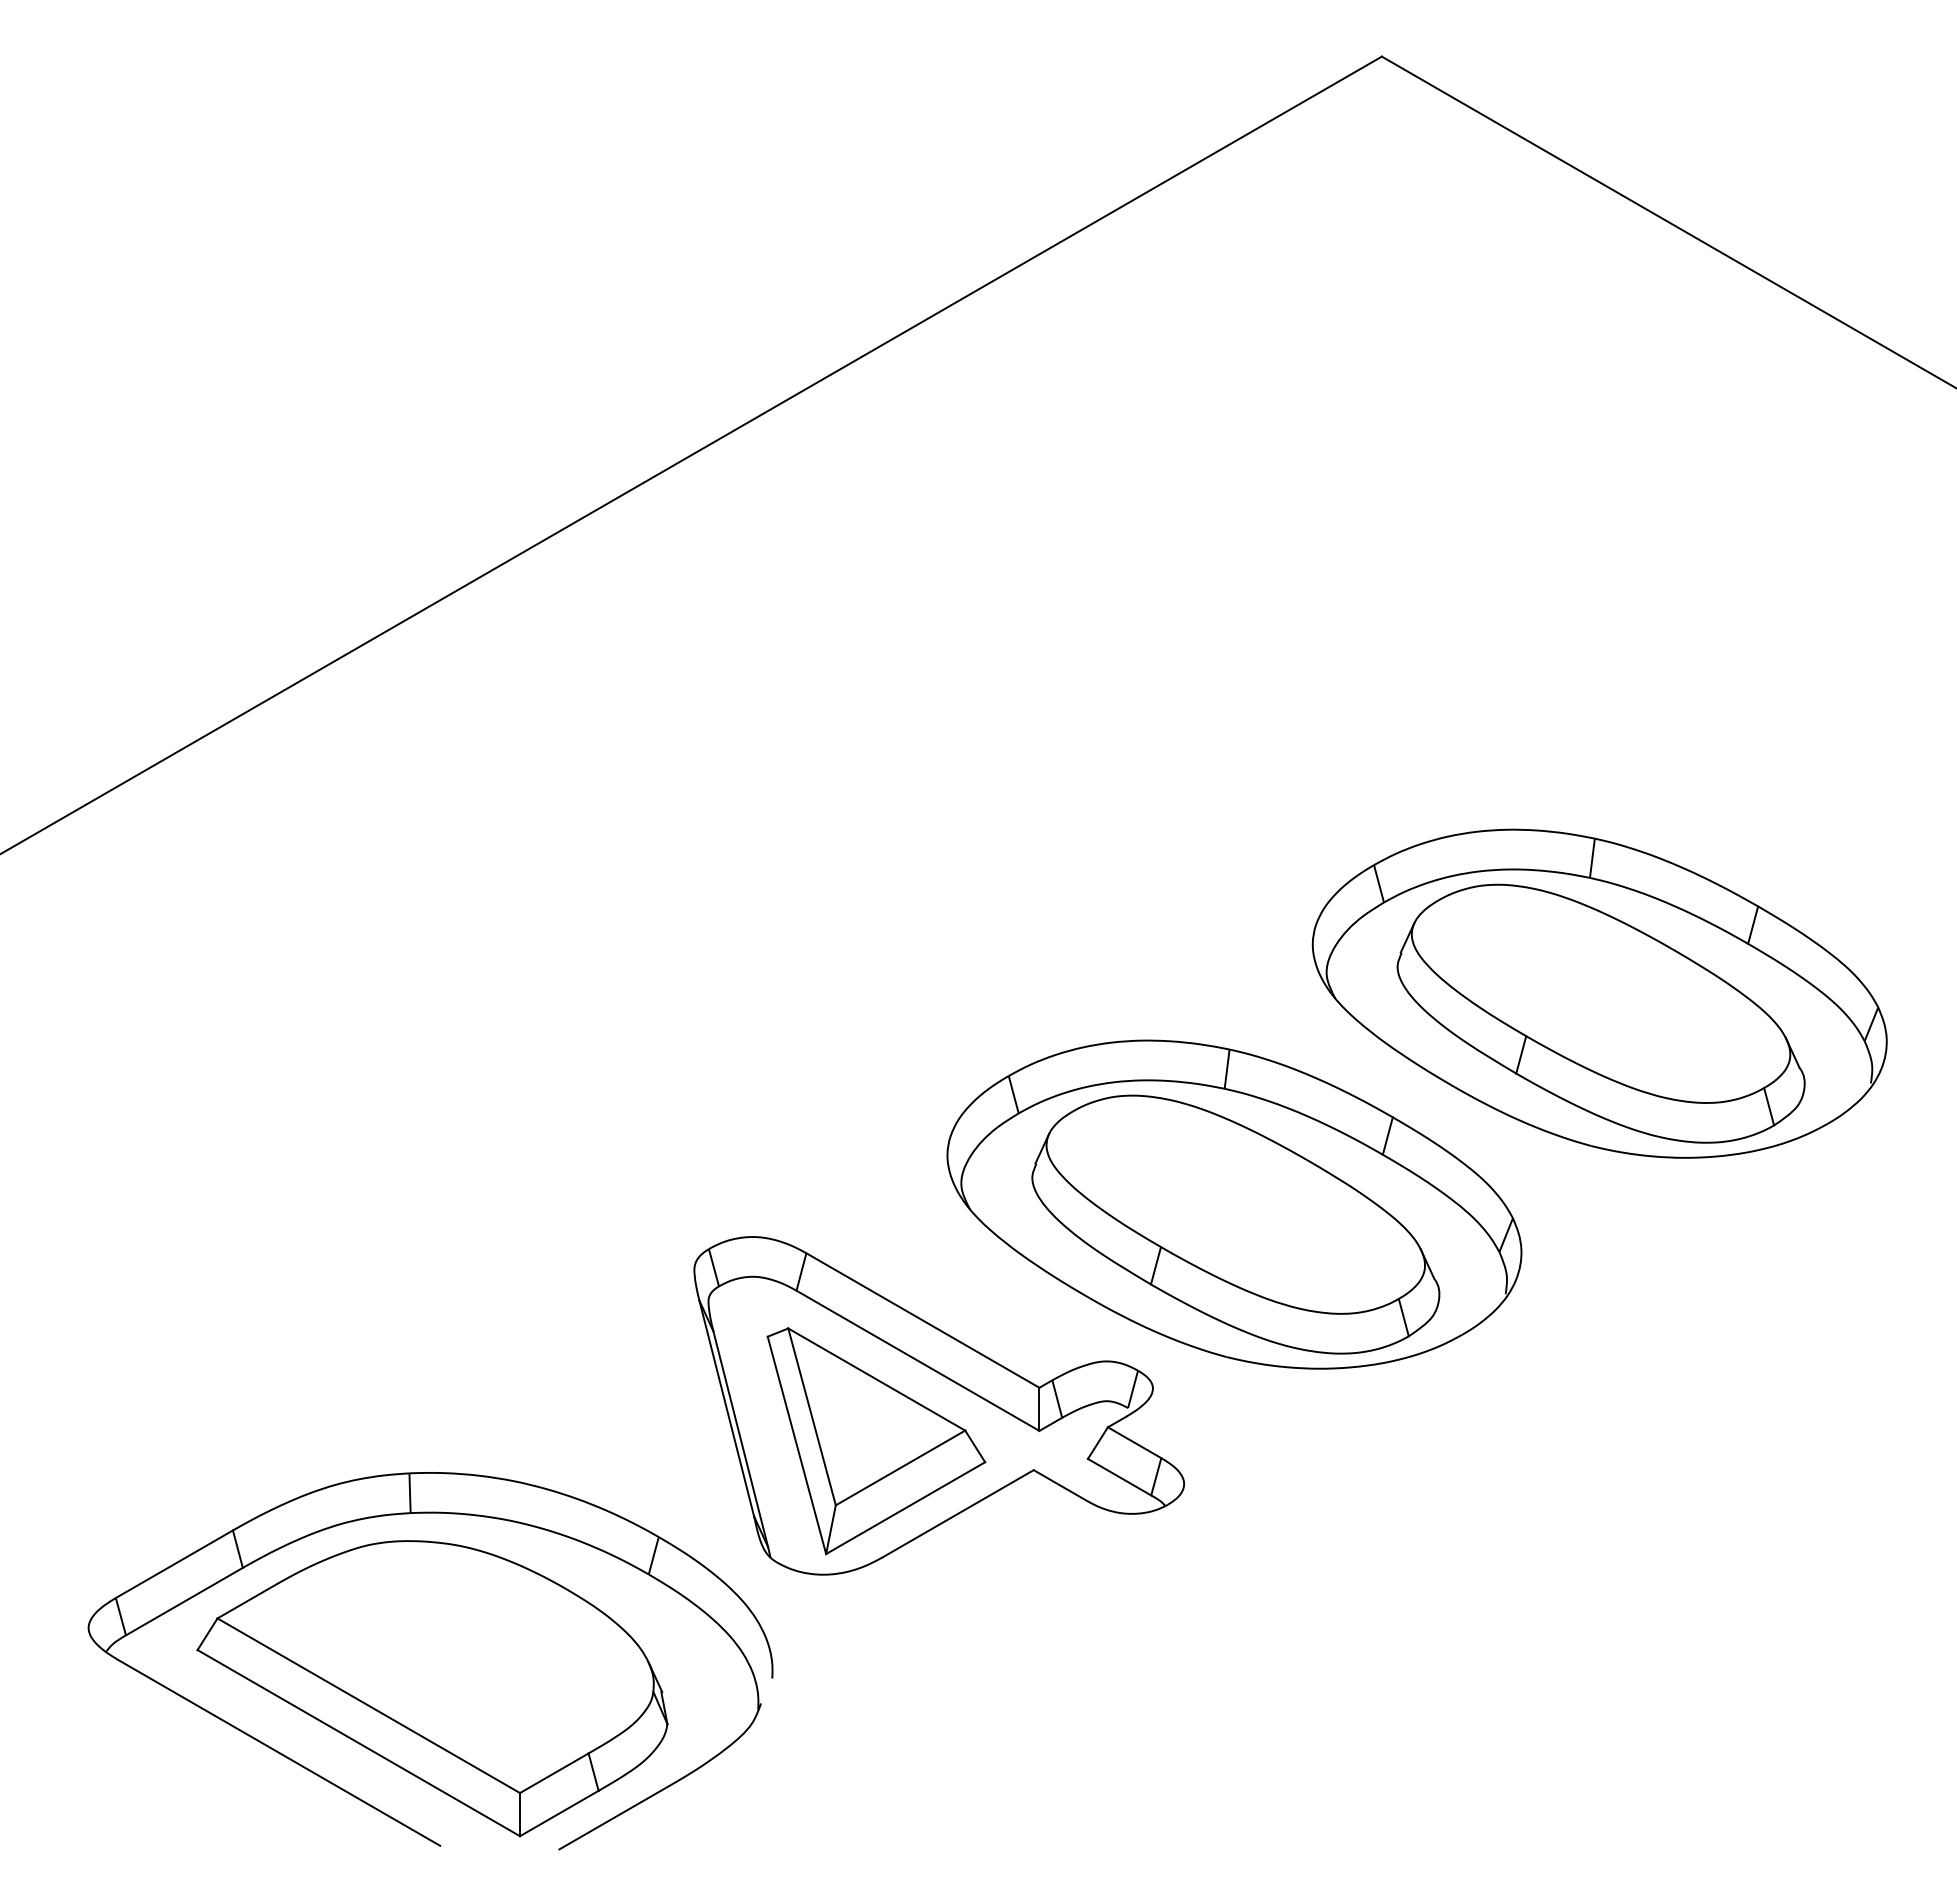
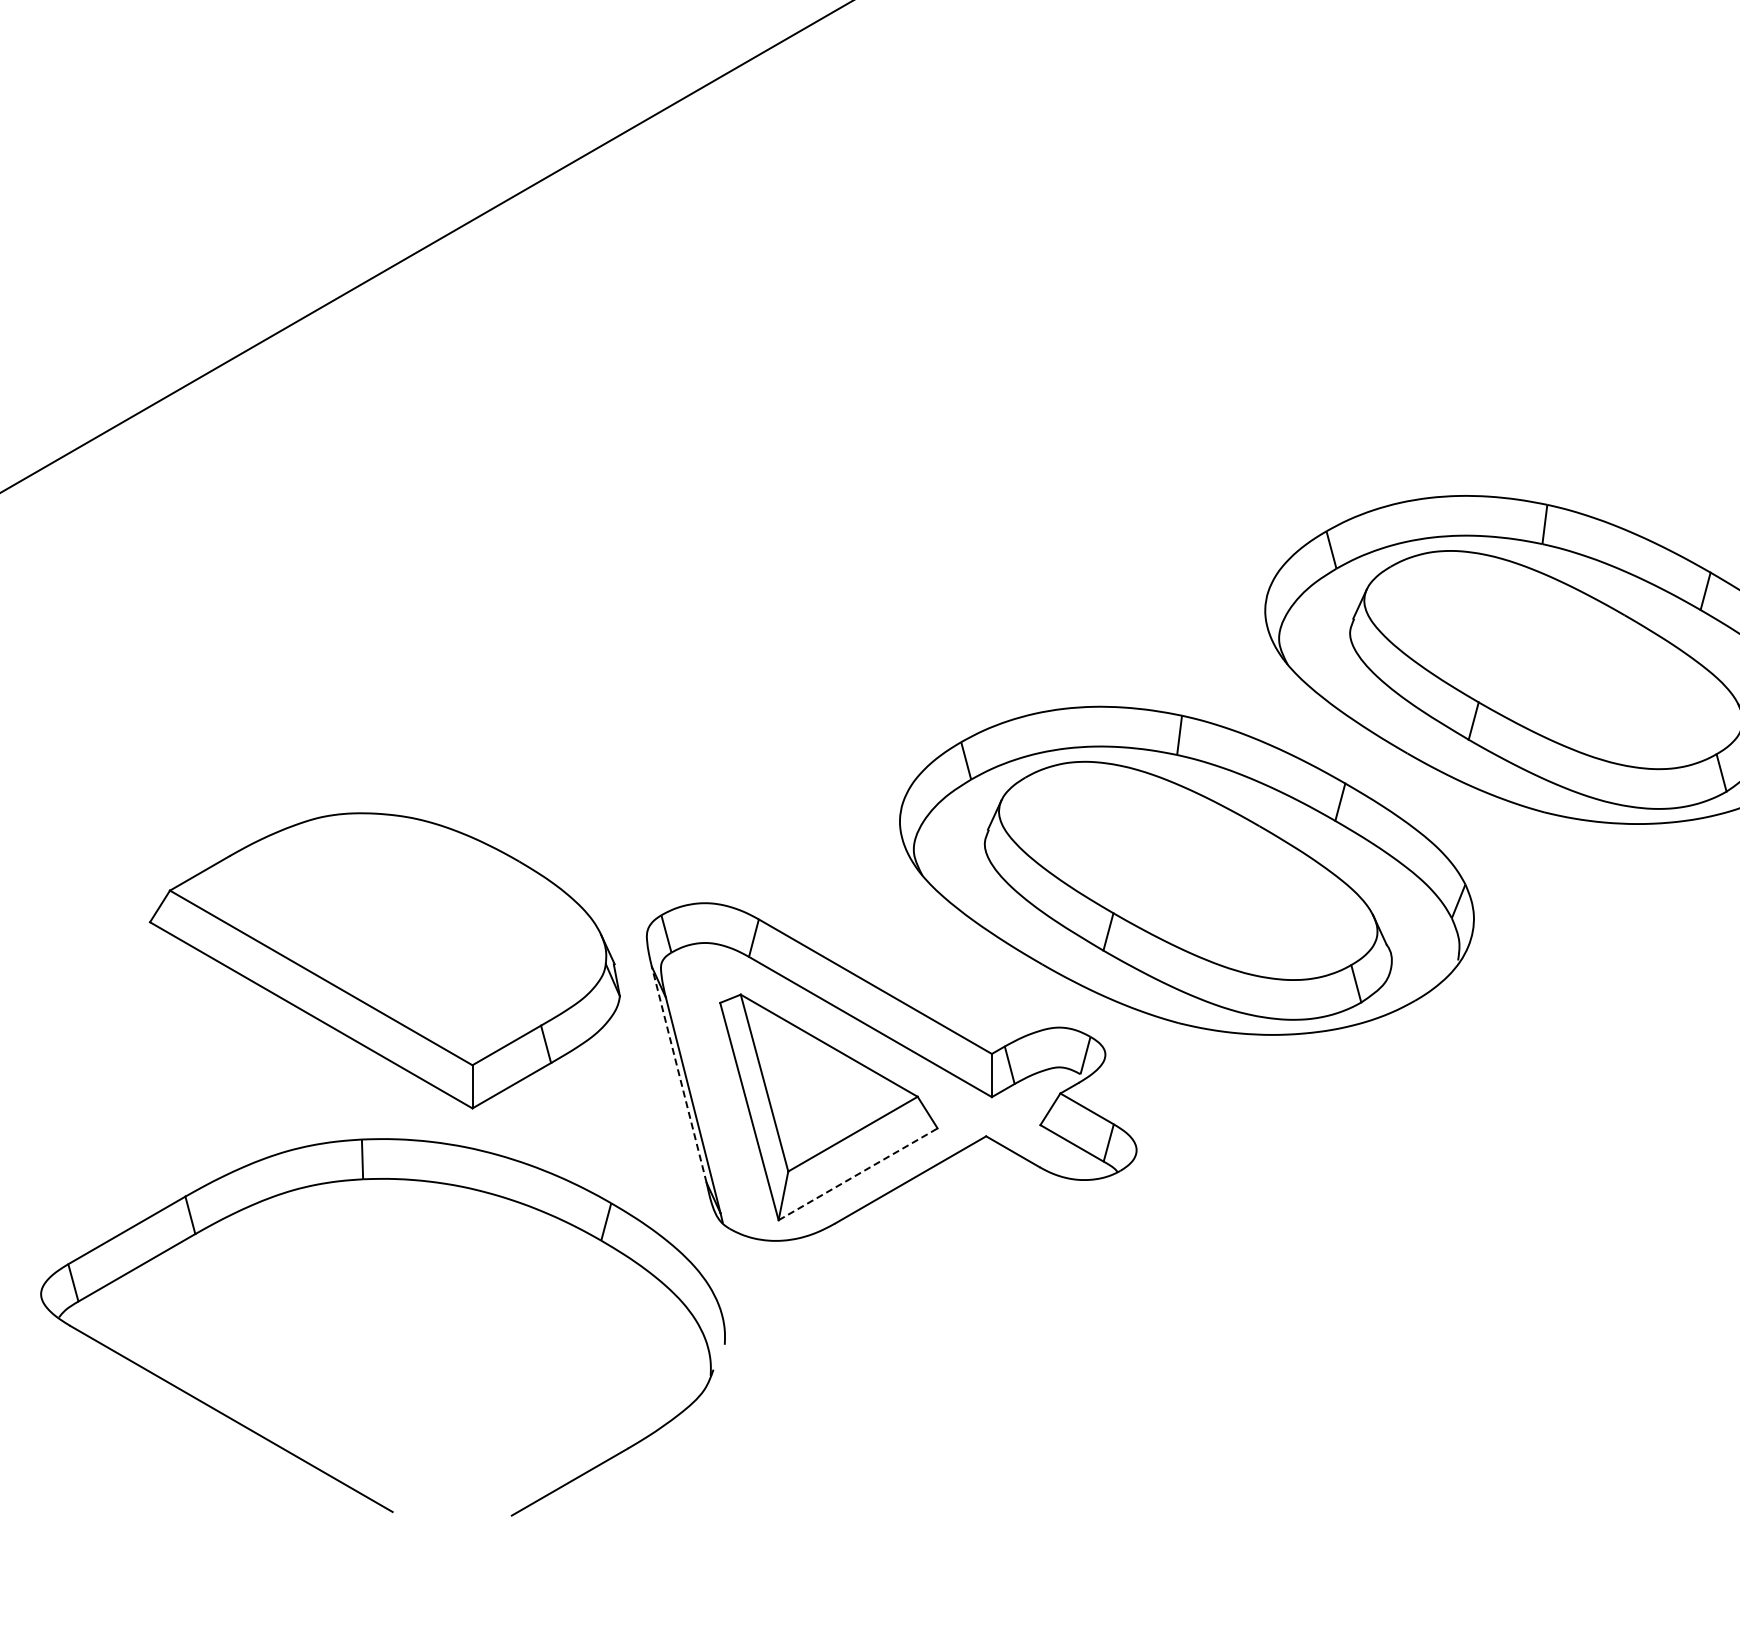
line: (726, 1408) -> (678, 1074), solid -> dashed
line: (905, 1508) -> (857, 1174), solid -> dashed
part: (432, 1688) -> (384, 960), moved

